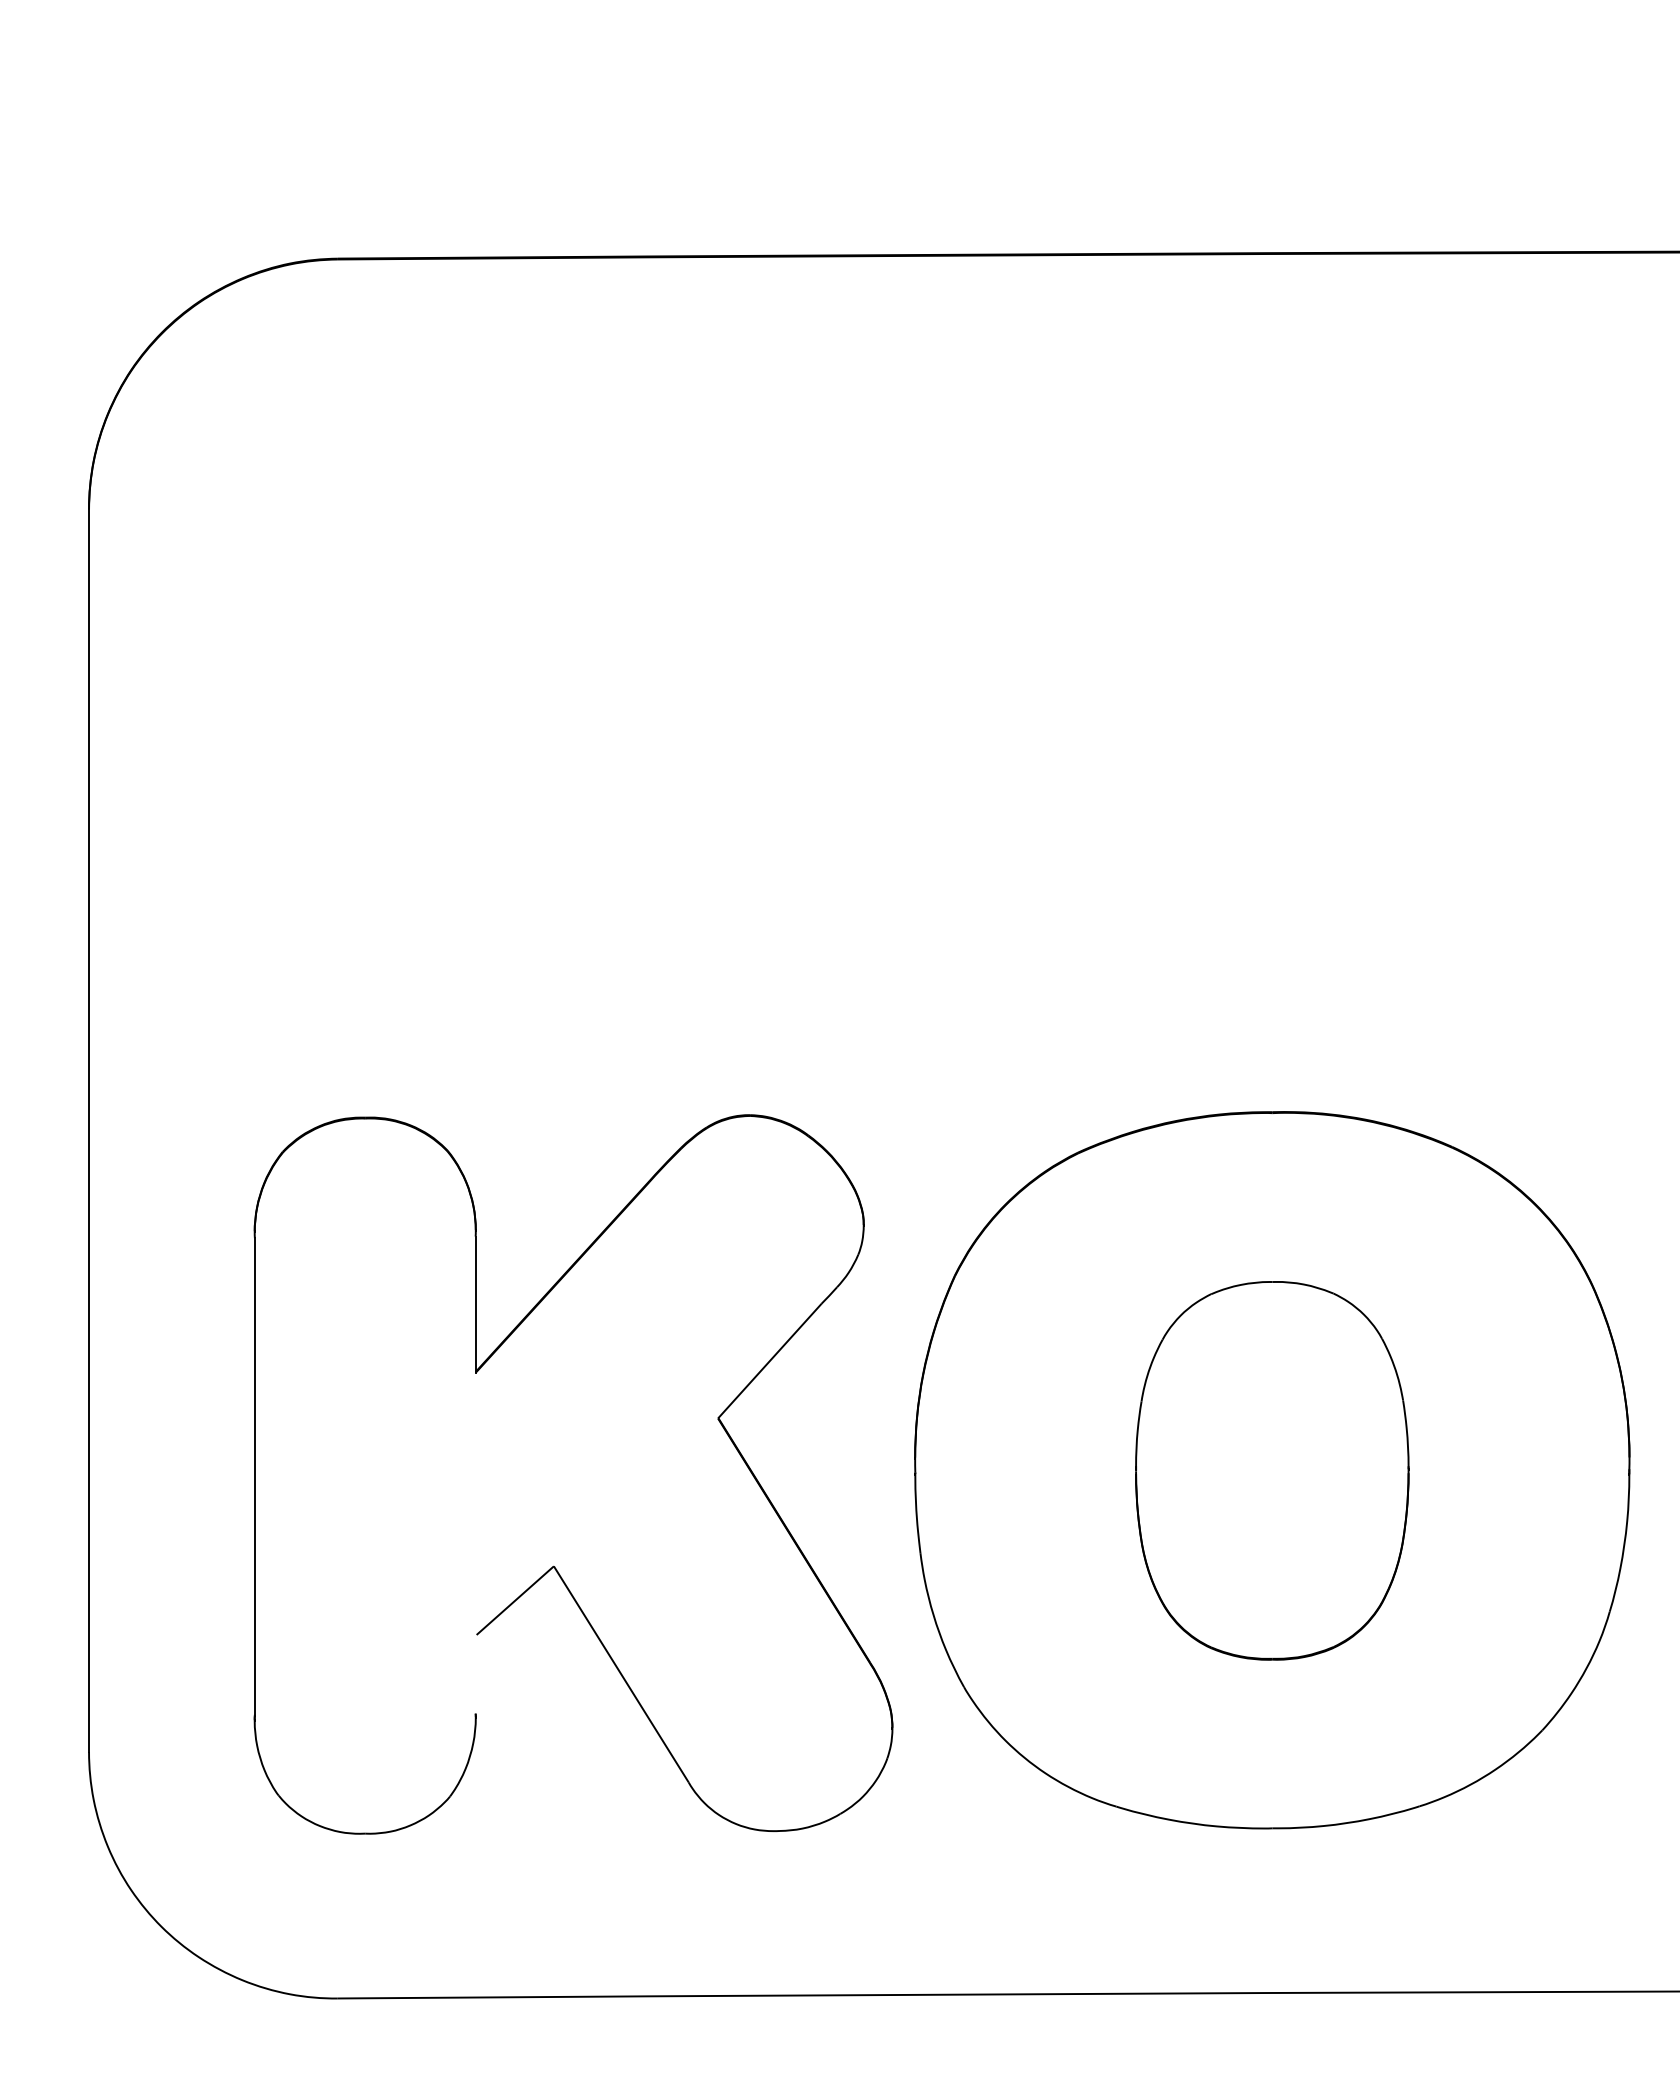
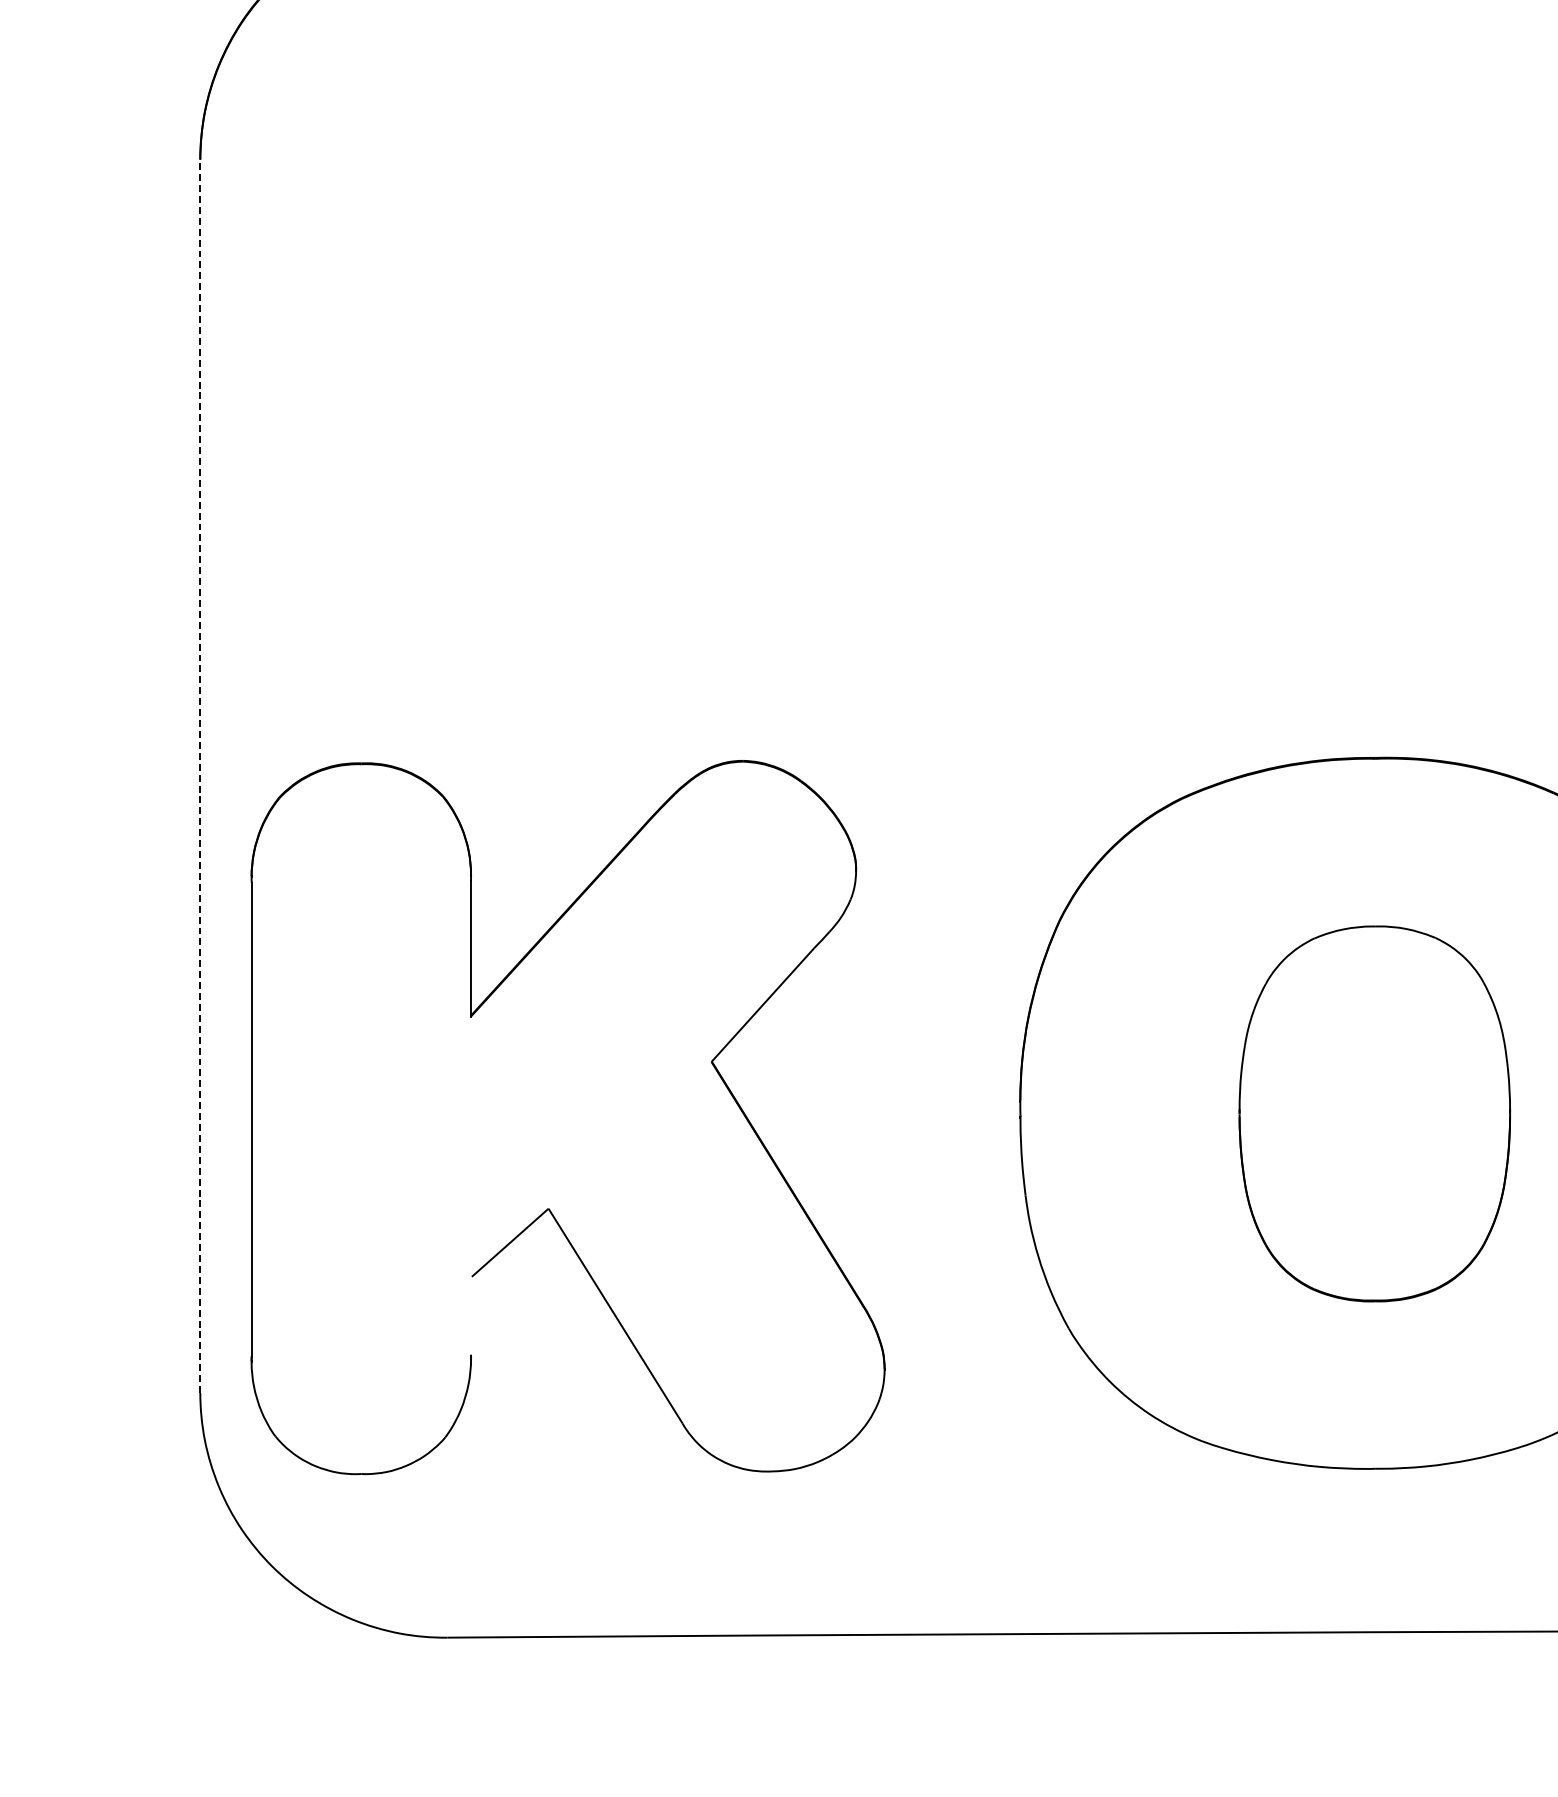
line: (89, 1130) -> (200, 776), solid -> dashed
part: (553, 1565) -> (548, 1207), moved

